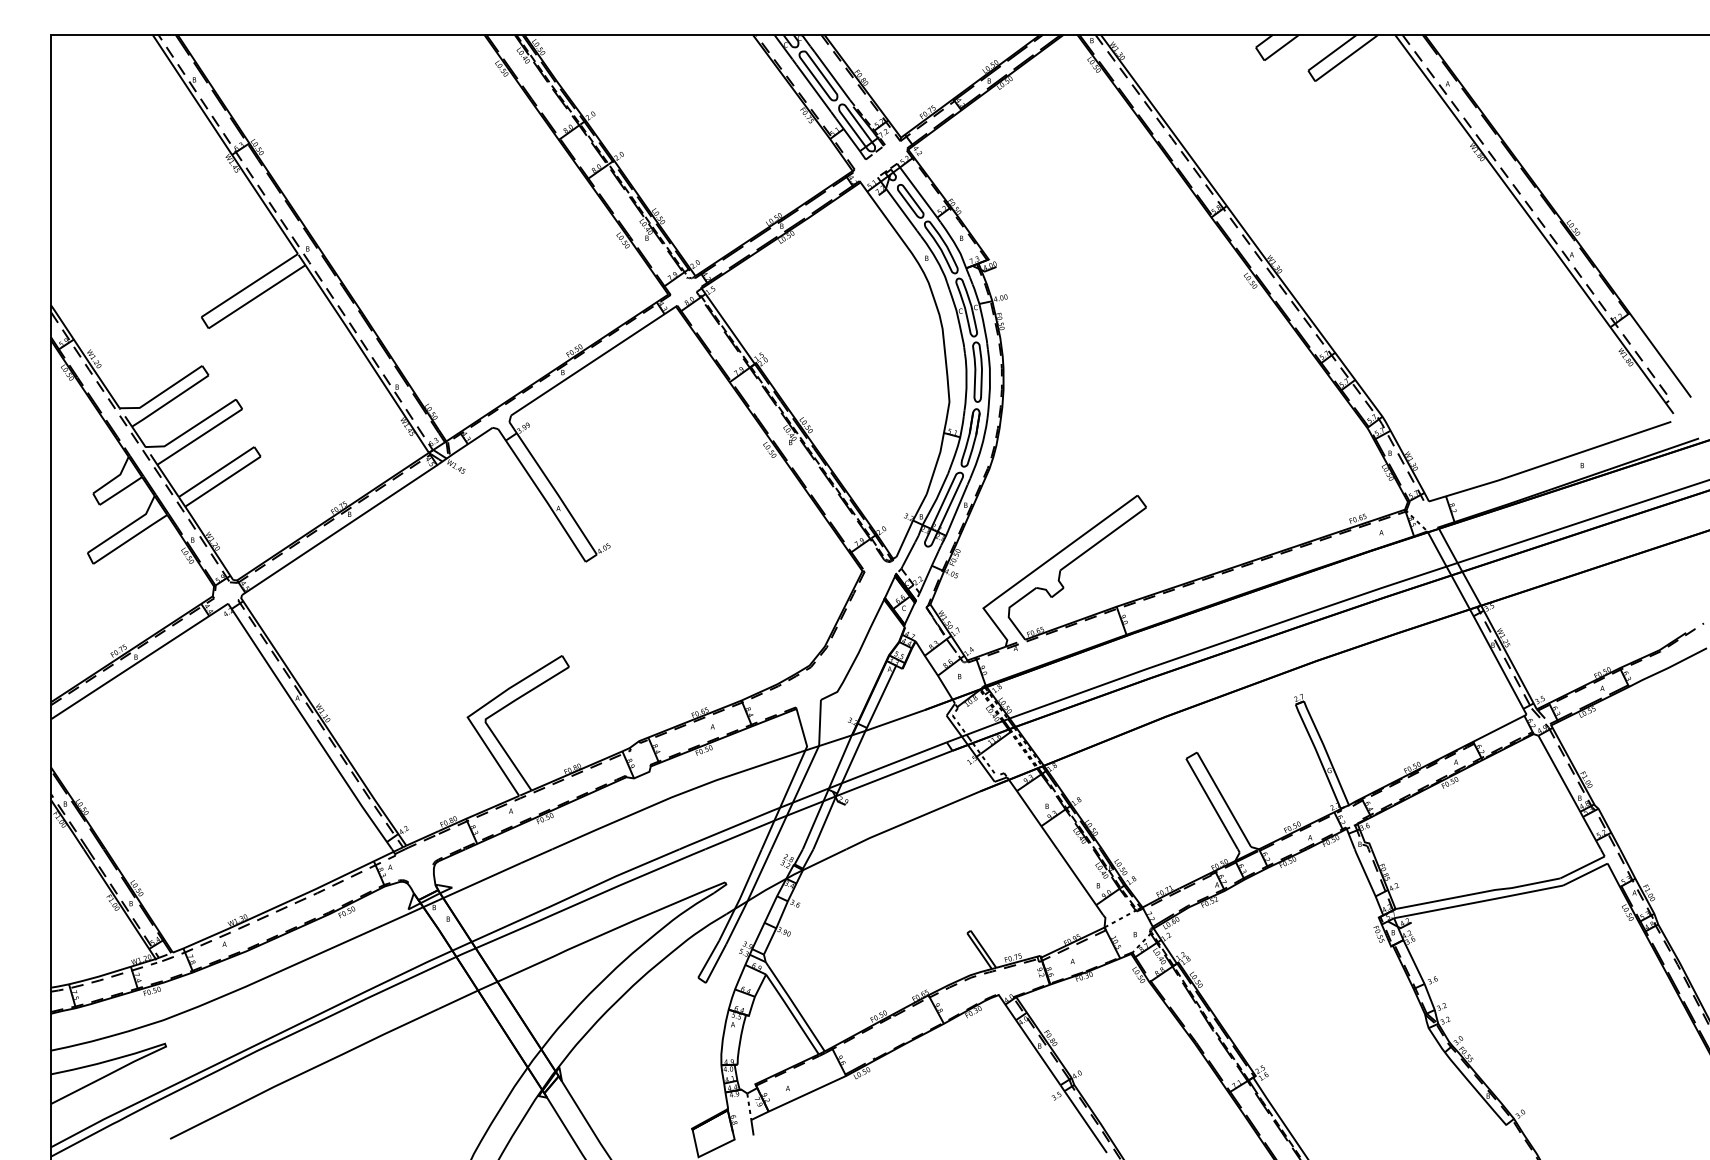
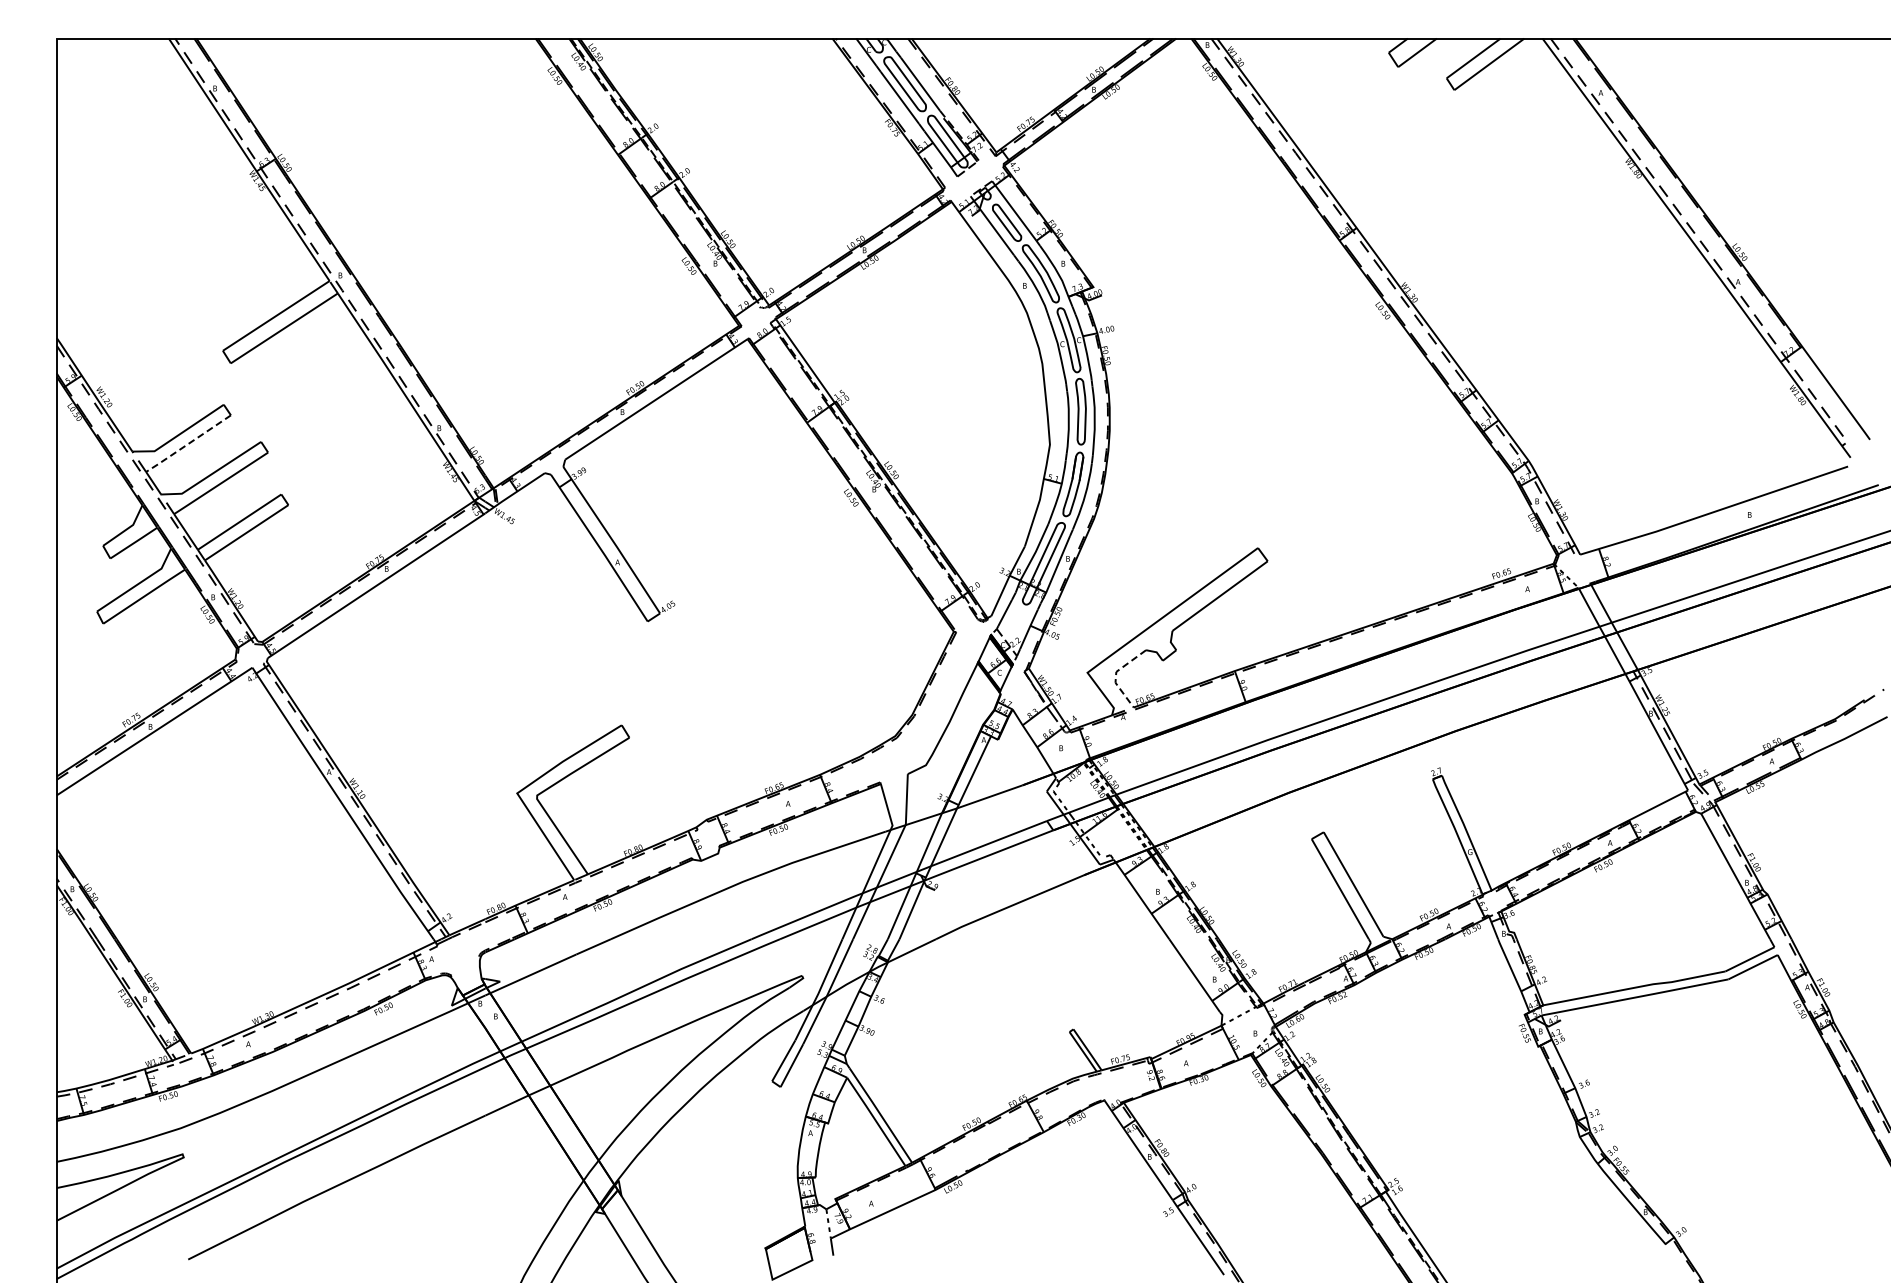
line: (170, 401) -> (188, 444), solid -> dashed
line: (1009, 609) -> (1116, 674), solid -> dashed

